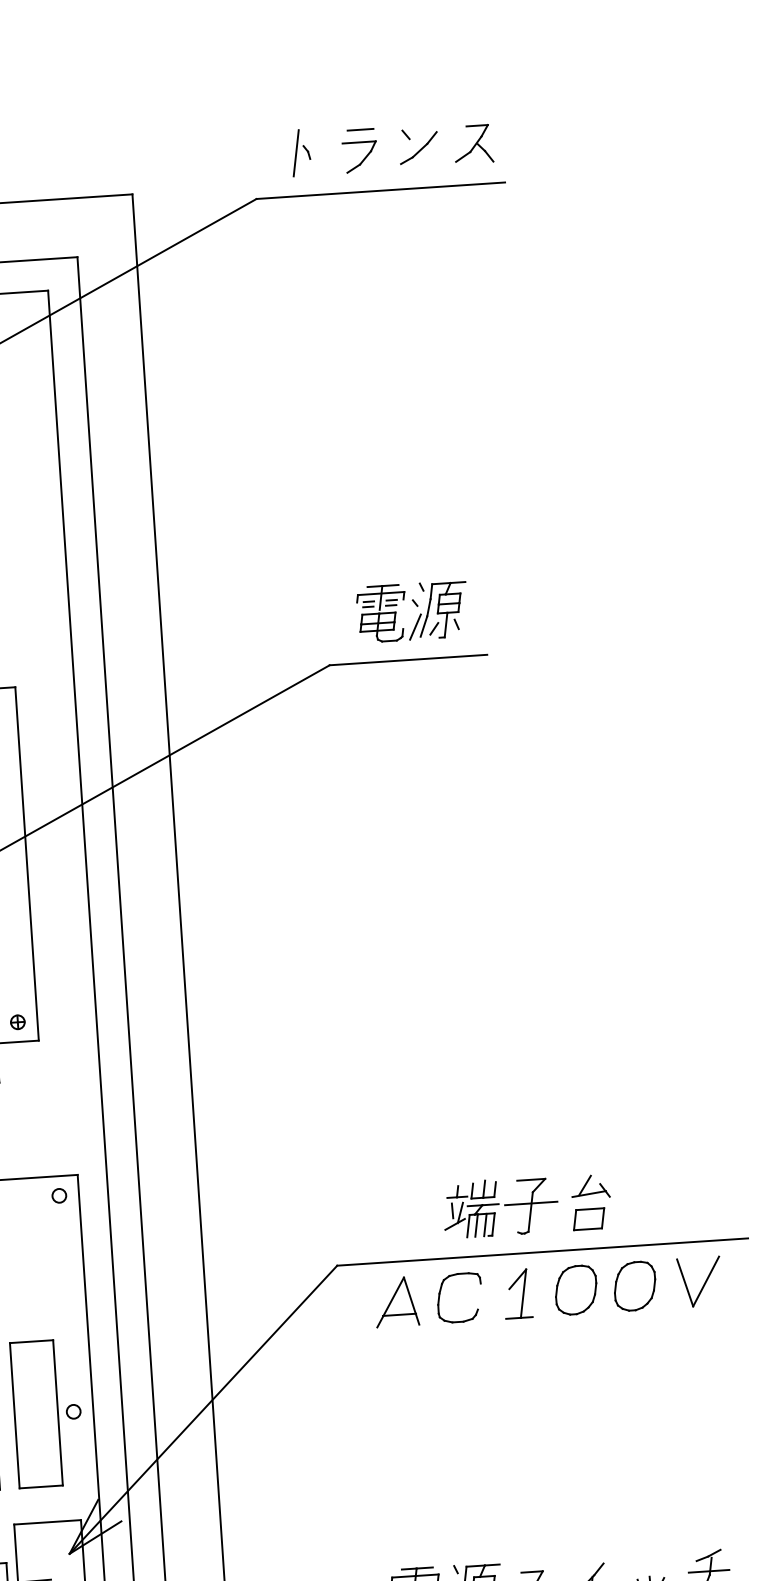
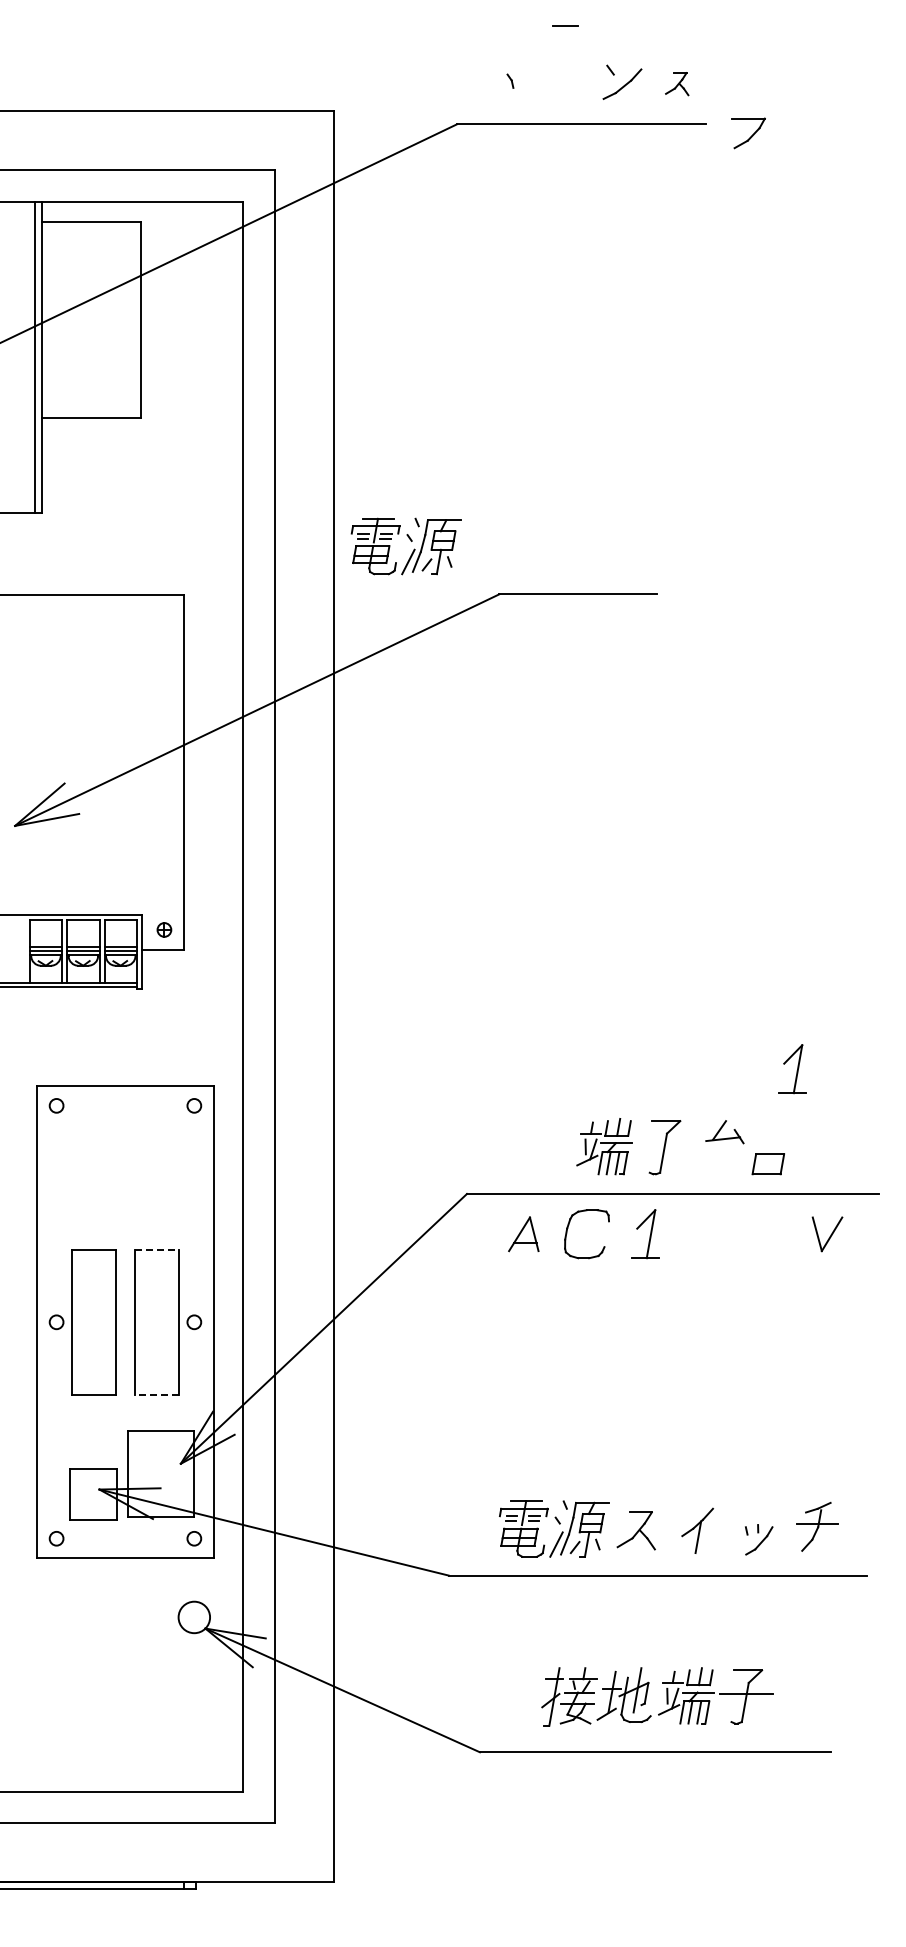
line: (360, 129) -> (565, 25), moved
part: (472, 143) -> (676, 83), size x0.6
line: (295, 153) -> (499, 81), removed
part: (360, 157) -> (748, 133), moved
part: (416, 606) -> (410, 541), moved
part: (653, 1119) -> (792, 1069), added
line: (531, 1203) -> (664, 1144), removed
part: (588, 1219) -> (767, 1164), moved
part: (699, 1282) -> (827, 1234), size x0.7
part: (634, 1286) -> (762, 1234), removed
part: (575, 1290) -> (703, 1234), removed
part: (396, 1302) -> (523, 1234), size x0.7
line: (31, 1341) -> (156, 1249), solid -> dashed
line: (40, 1487) -> (156, 1395), solid -> dashed

